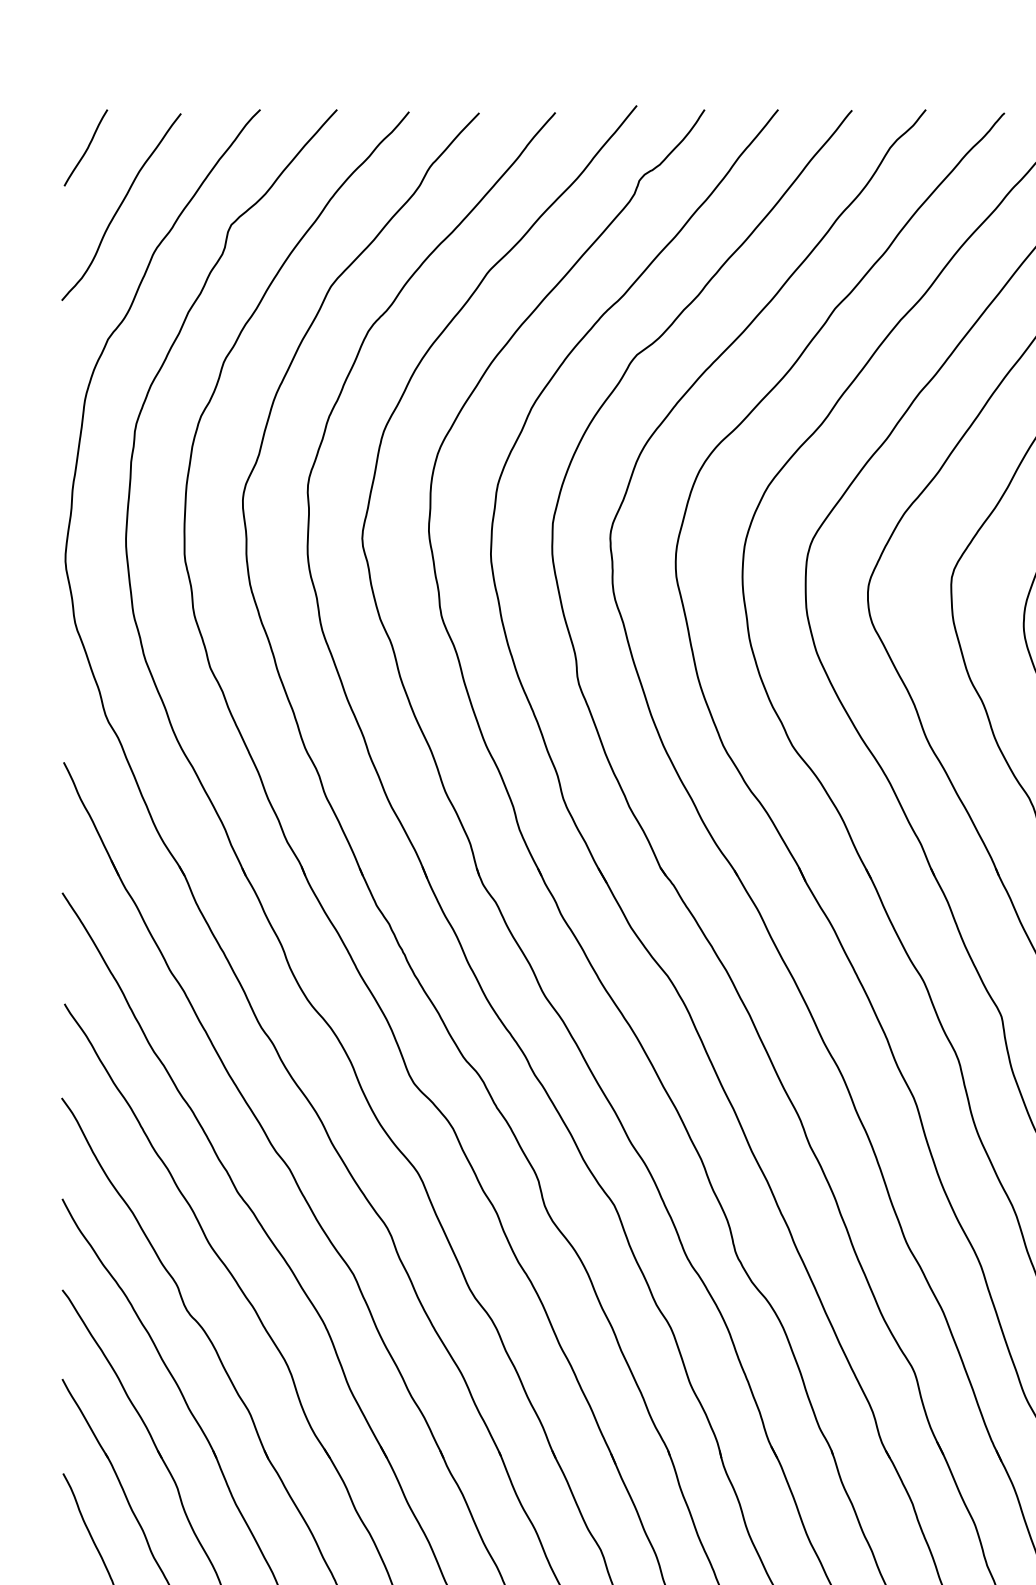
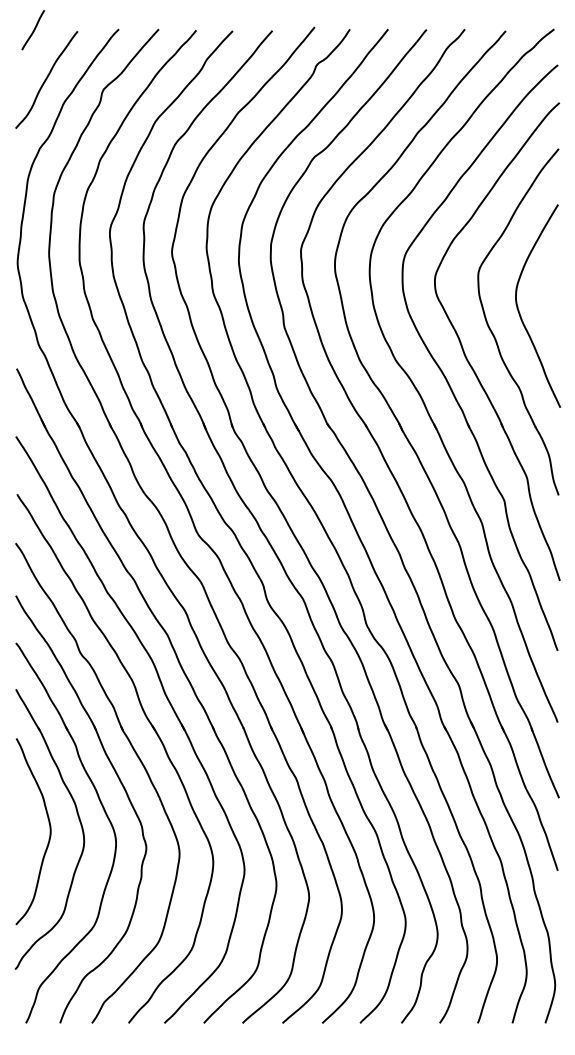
curve: (86, 148) -> (33, 30), moved

